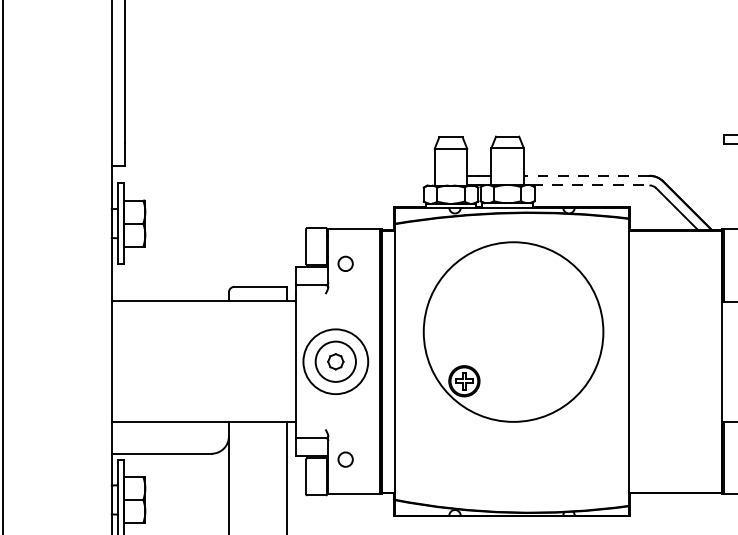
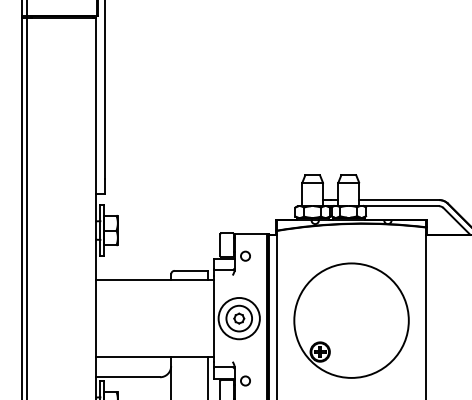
line: (585, 176) -> (398, 200), dashed -> solid
line: (591, 185) -> (402, 206), dashed -> solid
part: (513, 331) -> (351, 320), moved

